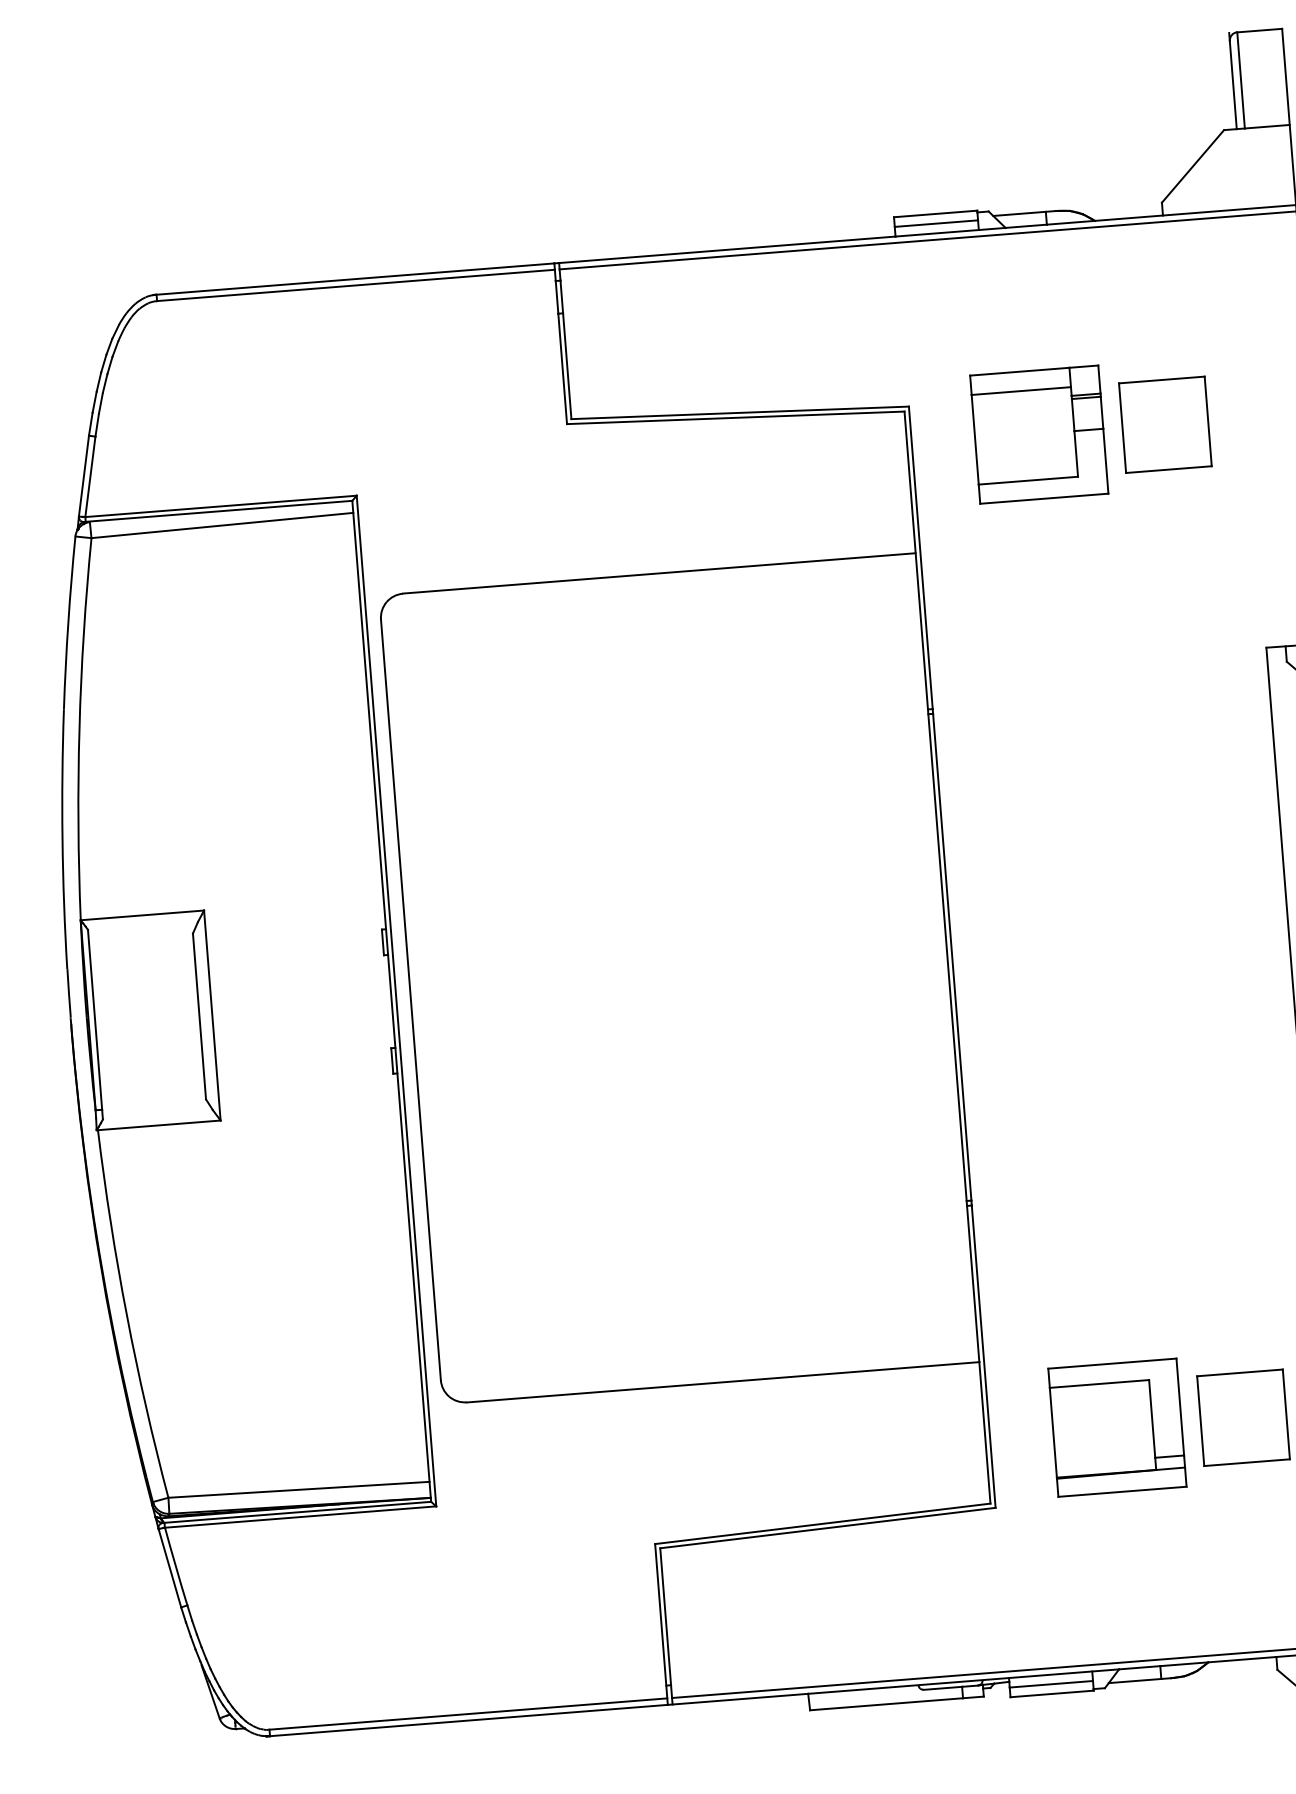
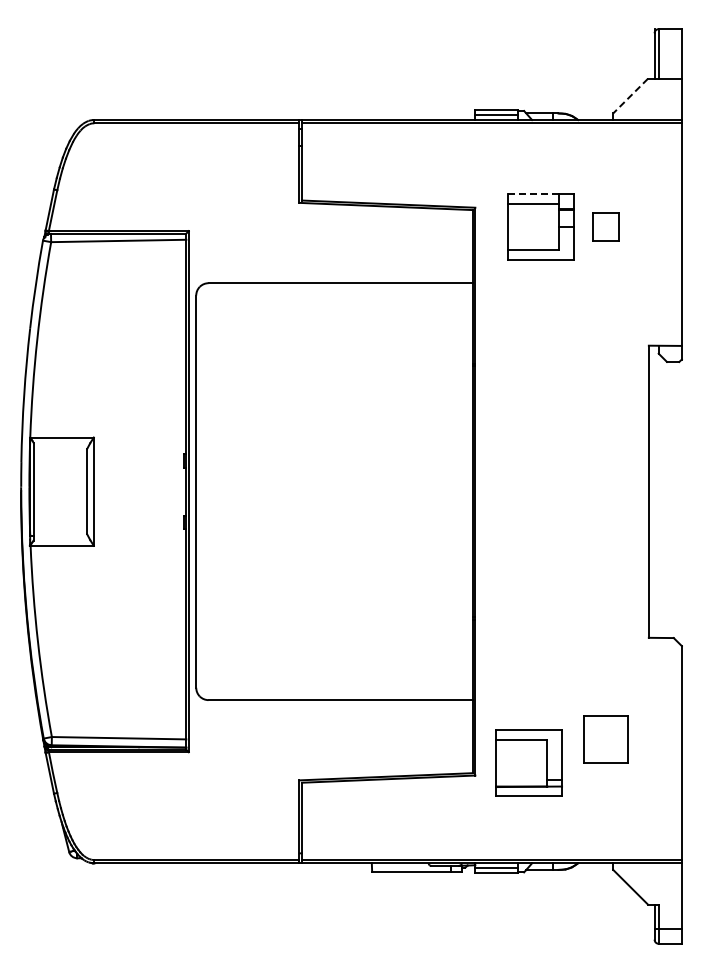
line: (1192, 167) -> (630, 96), solid -> dashed
line: (1019, 372) -> (533, 194), solid -> dashed
part: (1164, 423) -> (605, 226), size x0.6
part: (1116, 1426) -> (528, 762), moved

